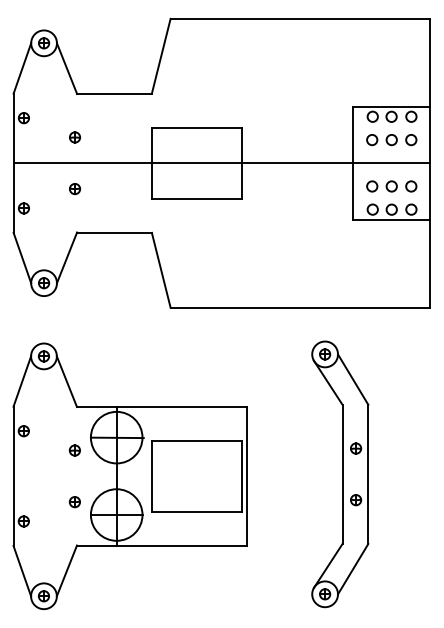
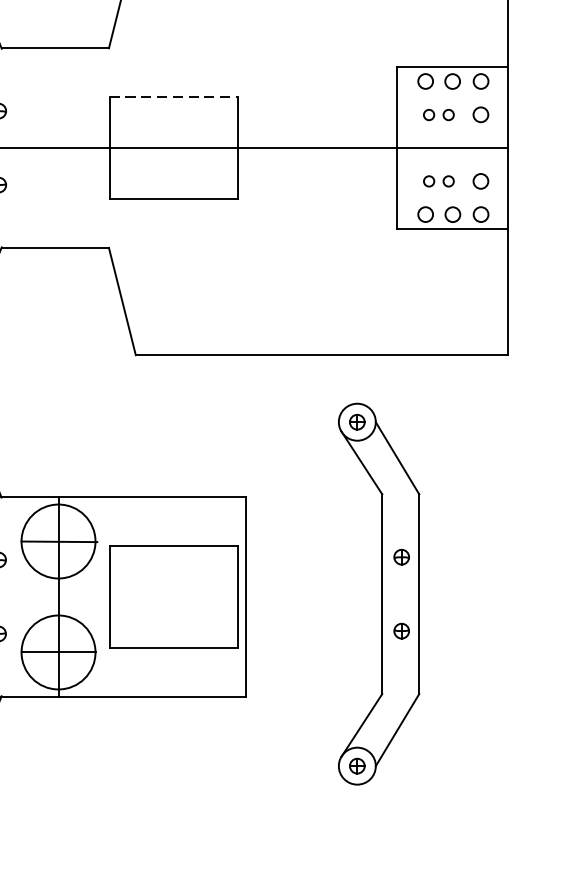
line: (197, 127) -> (174, 96), solid -> dashed
part: (381, 140) -> (438, 115), size x0.7
part: (381, 186) -> (438, 181), size x0.7

